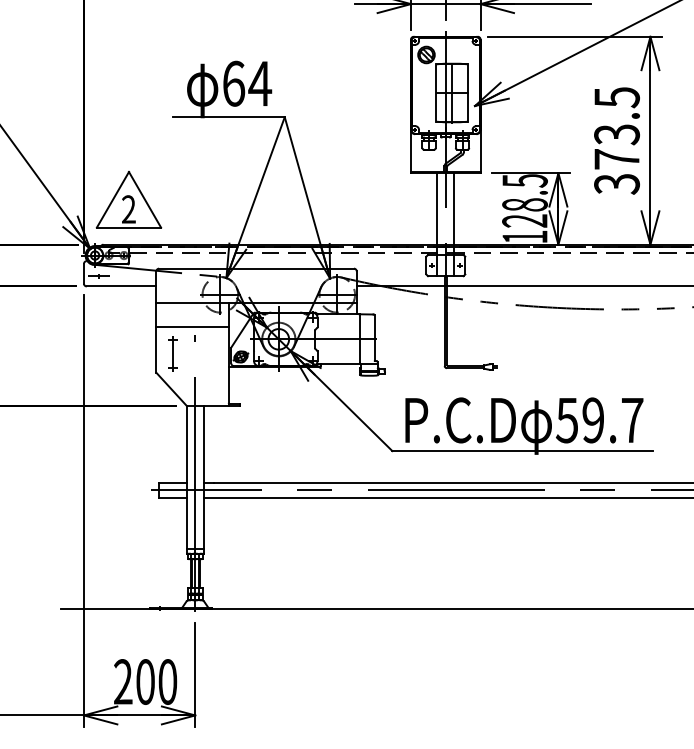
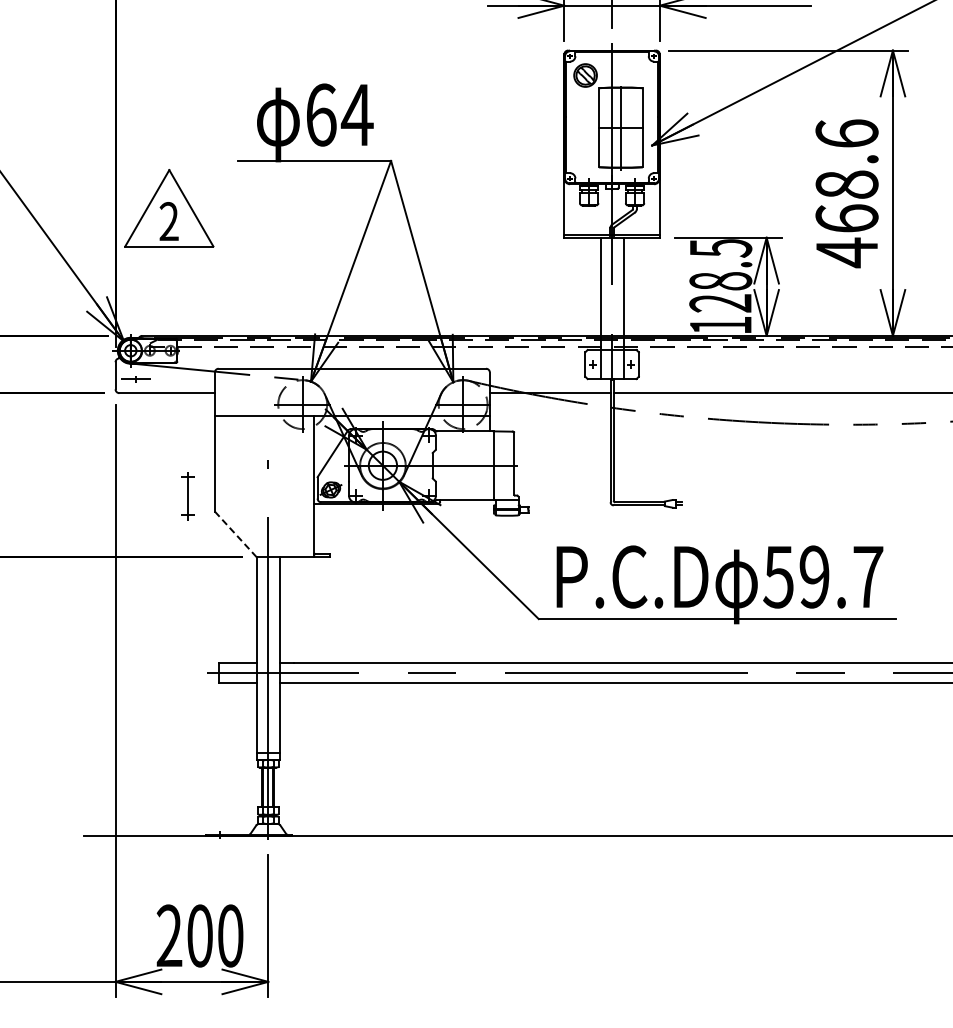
text: (616, 140) -> (846, 193), 373.5 -> 468.6
part: (129, 199) -> (169, 208), moved
line: (192, 326) -> (264, 448), removed
part: (172, 354) -> (187, 496), moved
line: (172, 389) -> (236, 534), solid -> dashed

